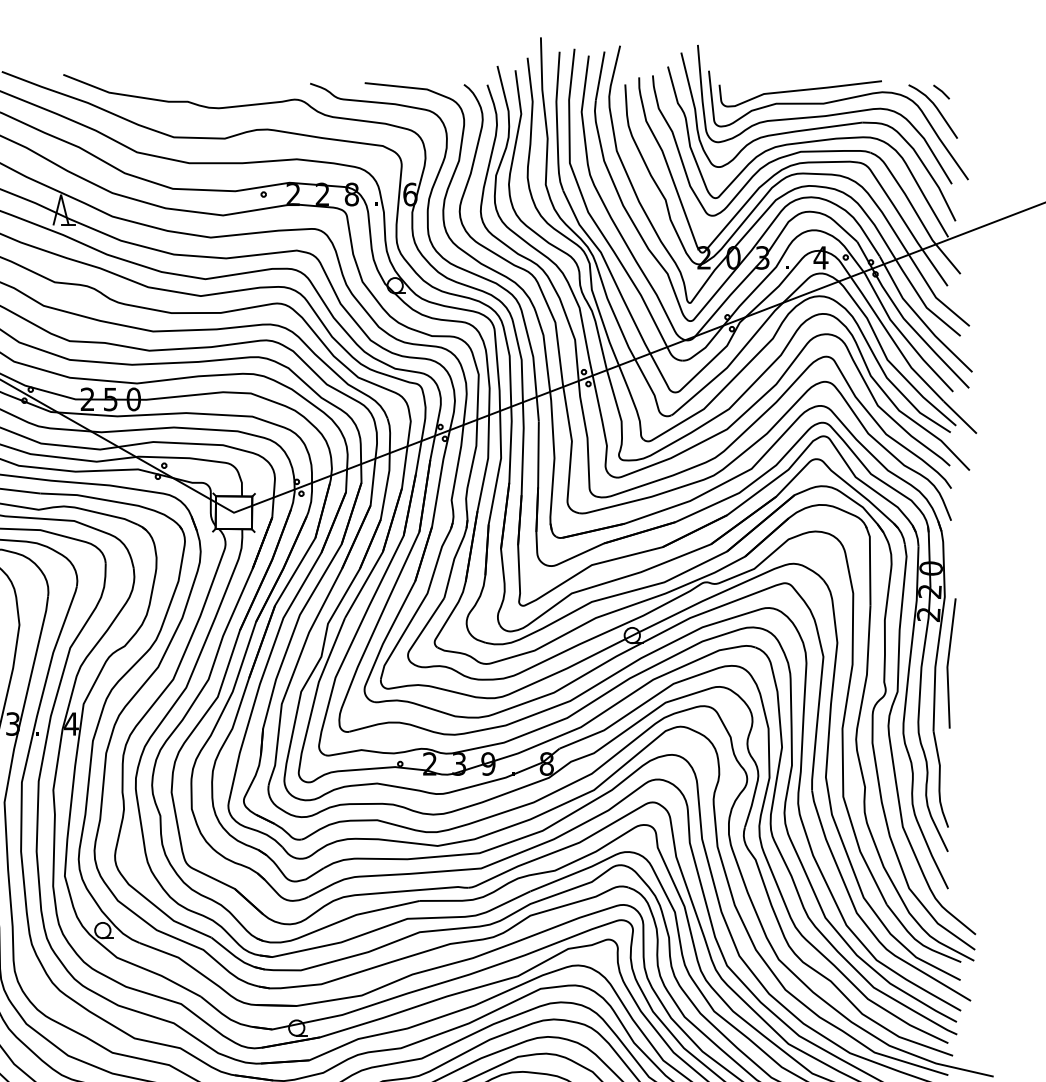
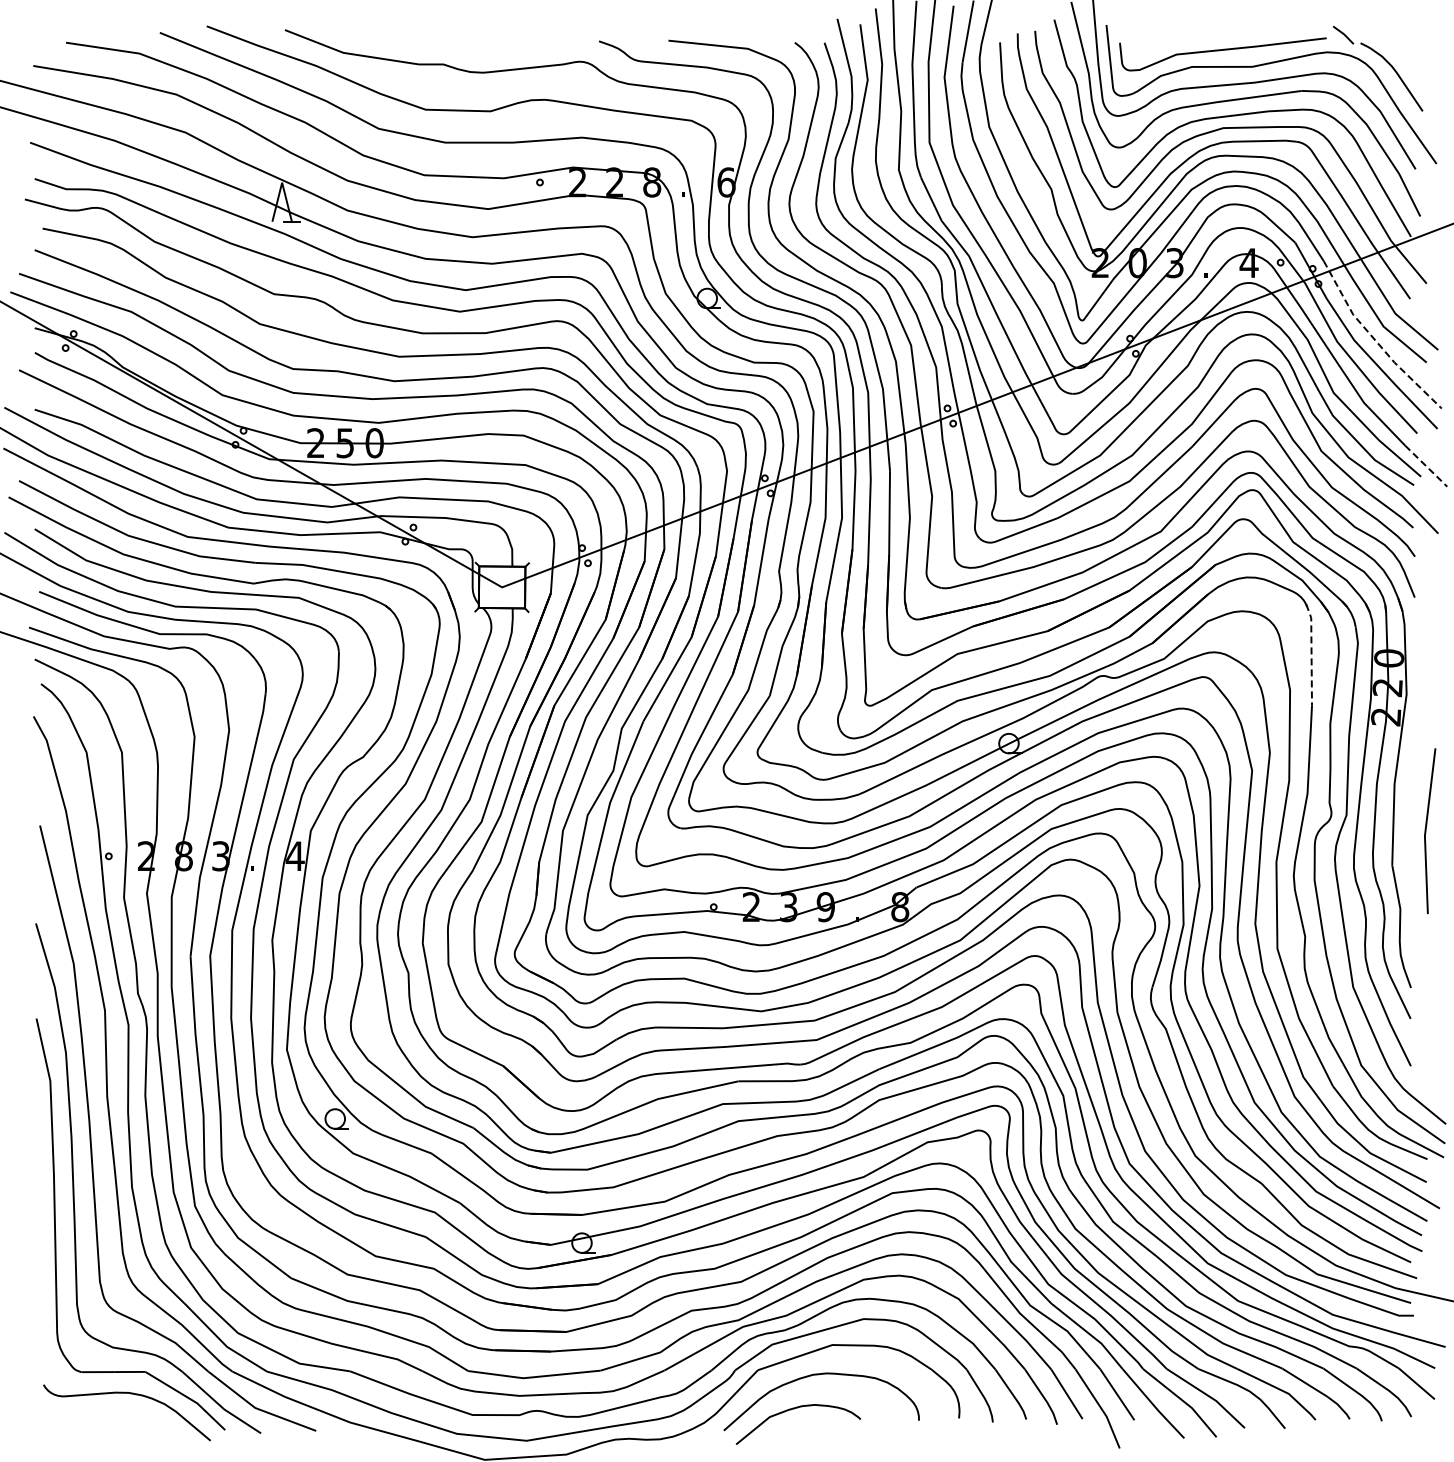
line: (941, 91) -> (1343, 34), moved
line: (920, 318) -> (1375, 340), solid -> dashed
line: (960, 417) -> (1426, 466), solid -> dashed
line: (870, 564) -> (1311, 653), solid -> dashed
line: (948, 663) -> (1426, 831), moved

